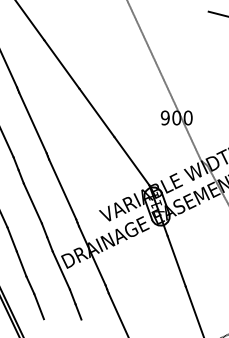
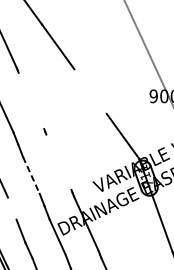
line: (96, 112) -> (90, 91), removed
line: (32, 122) -> (31, 100), removed
line: (62, 189) -> (58, 162), removed
line: (32, 203) -> (31, 175), solid -> dashed
line: (11, 239) -> (11, 208), removed

